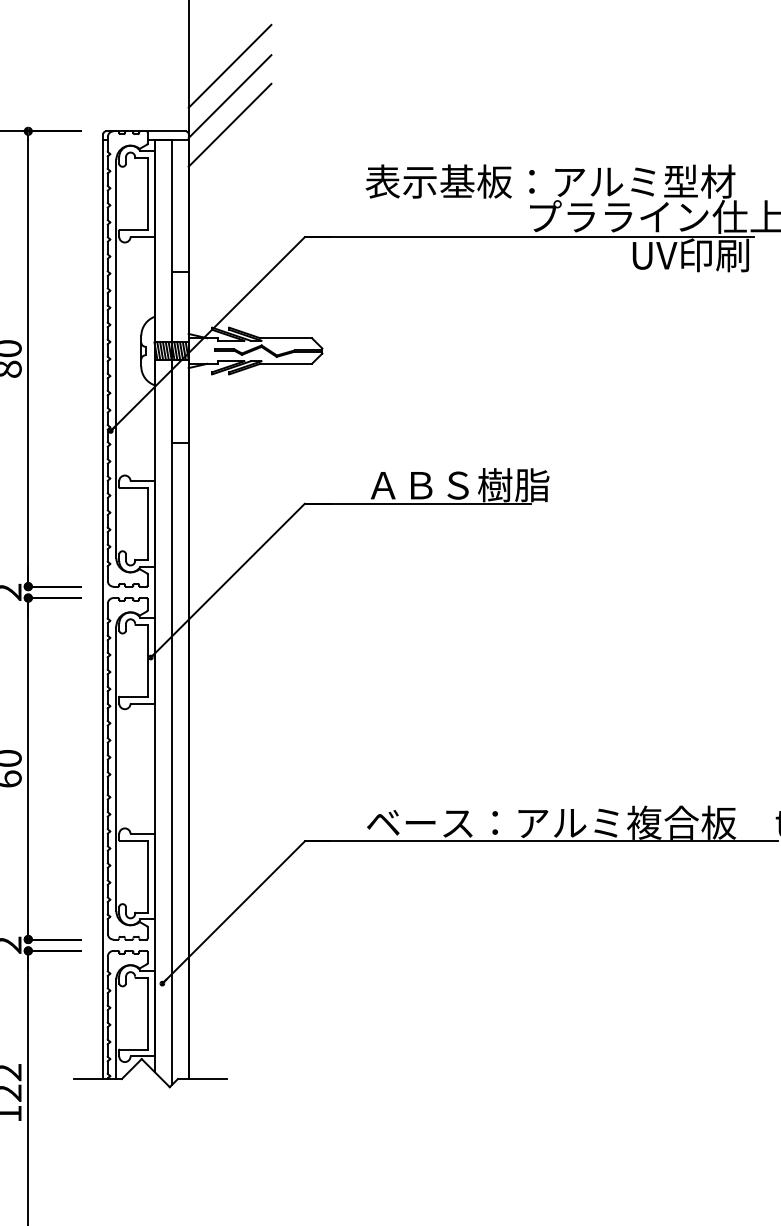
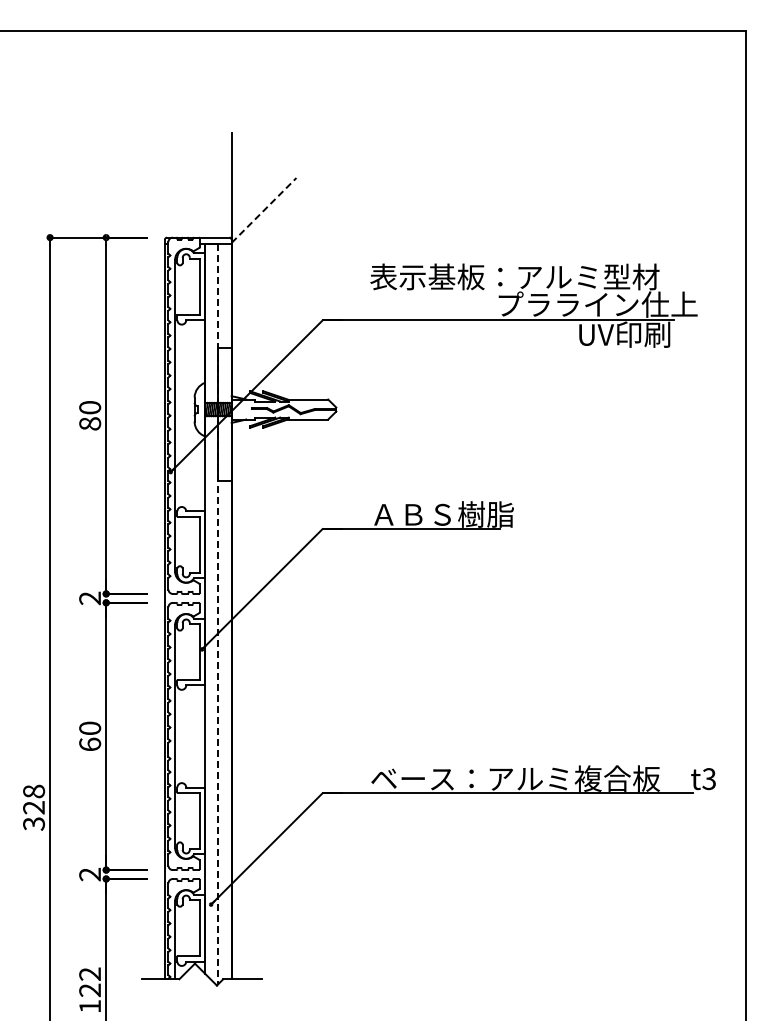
line: (229, 65) -> (263, 186), removed
line: (230, 96) -> (264, 210), solid -> dashed
line: (229, 124) -> (263, 232), removed
line: (171, 612) -> (218, 614), solid -> dashed

